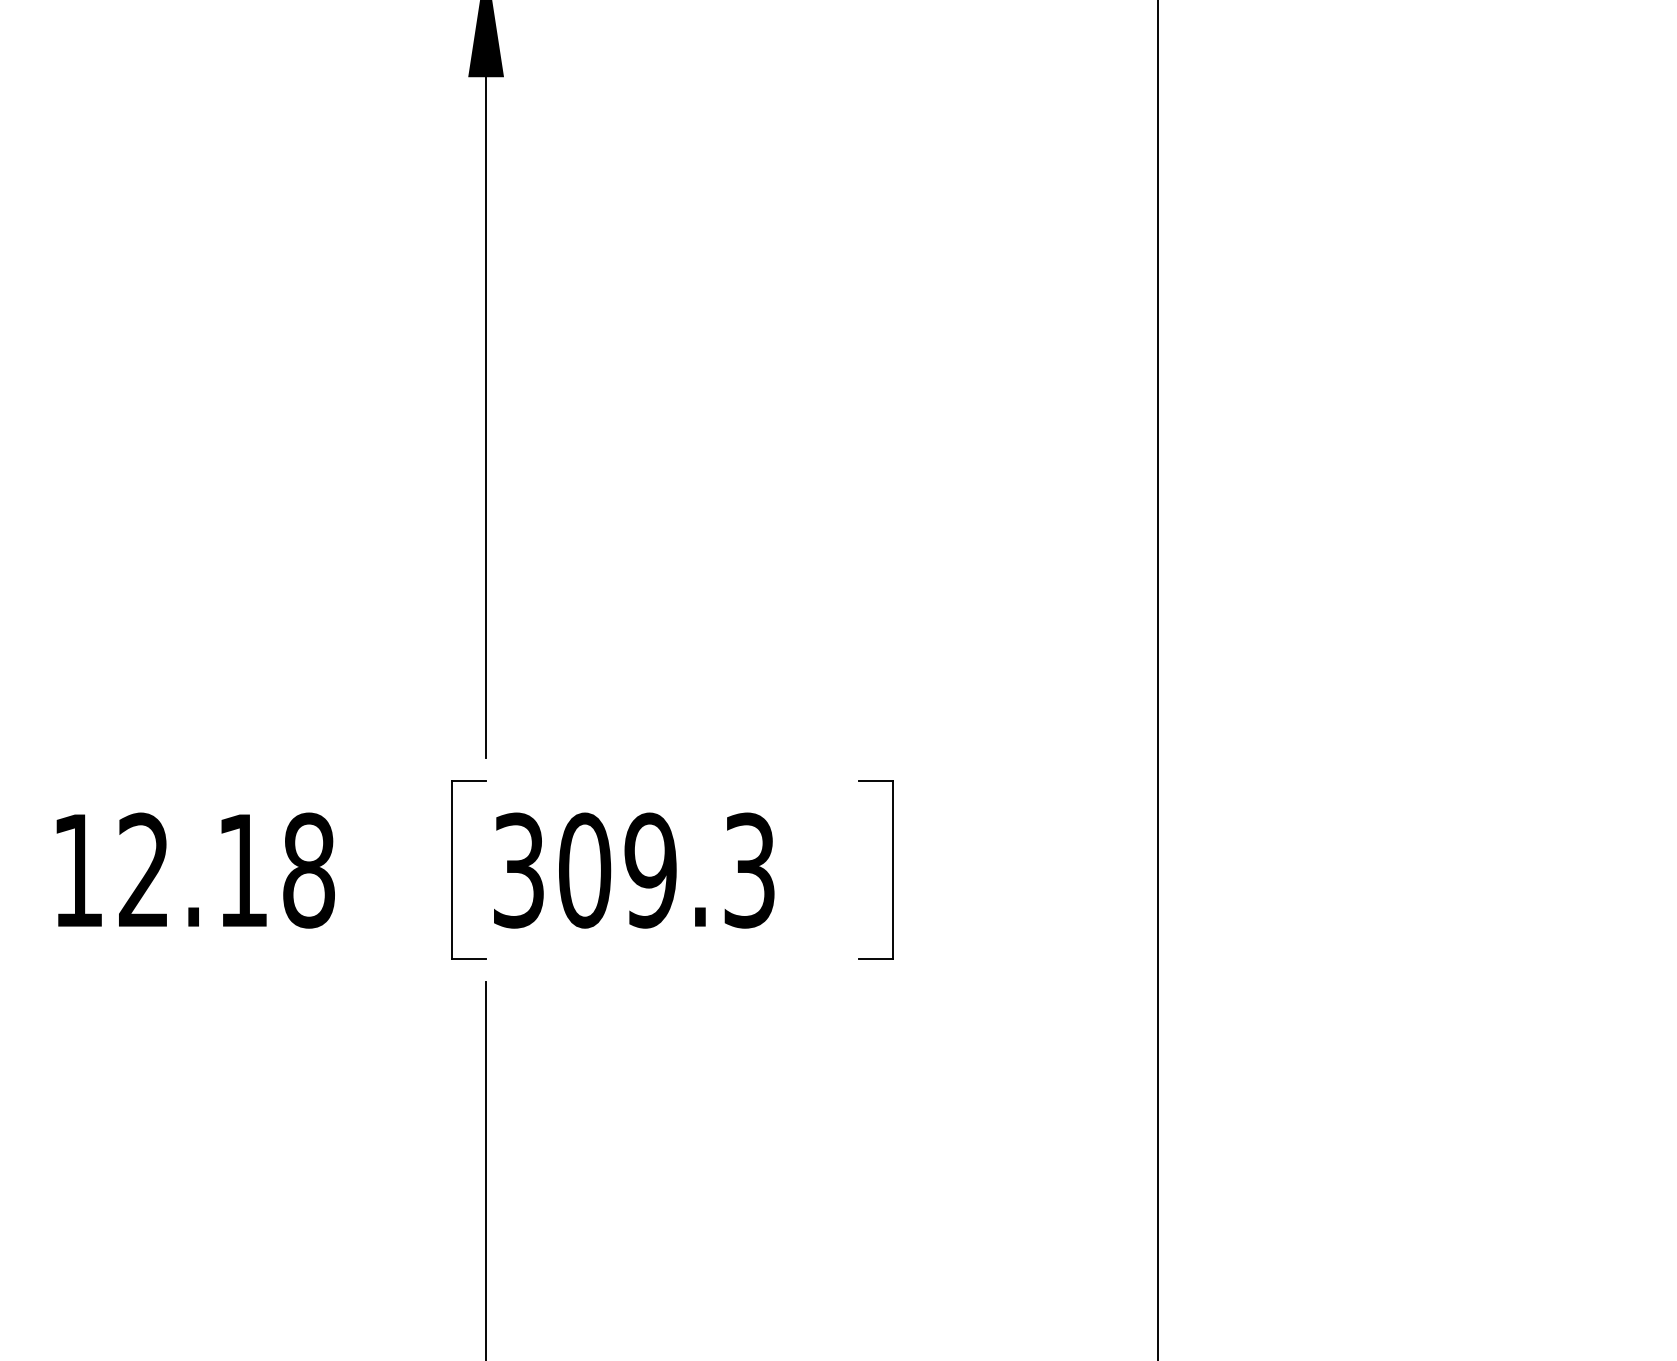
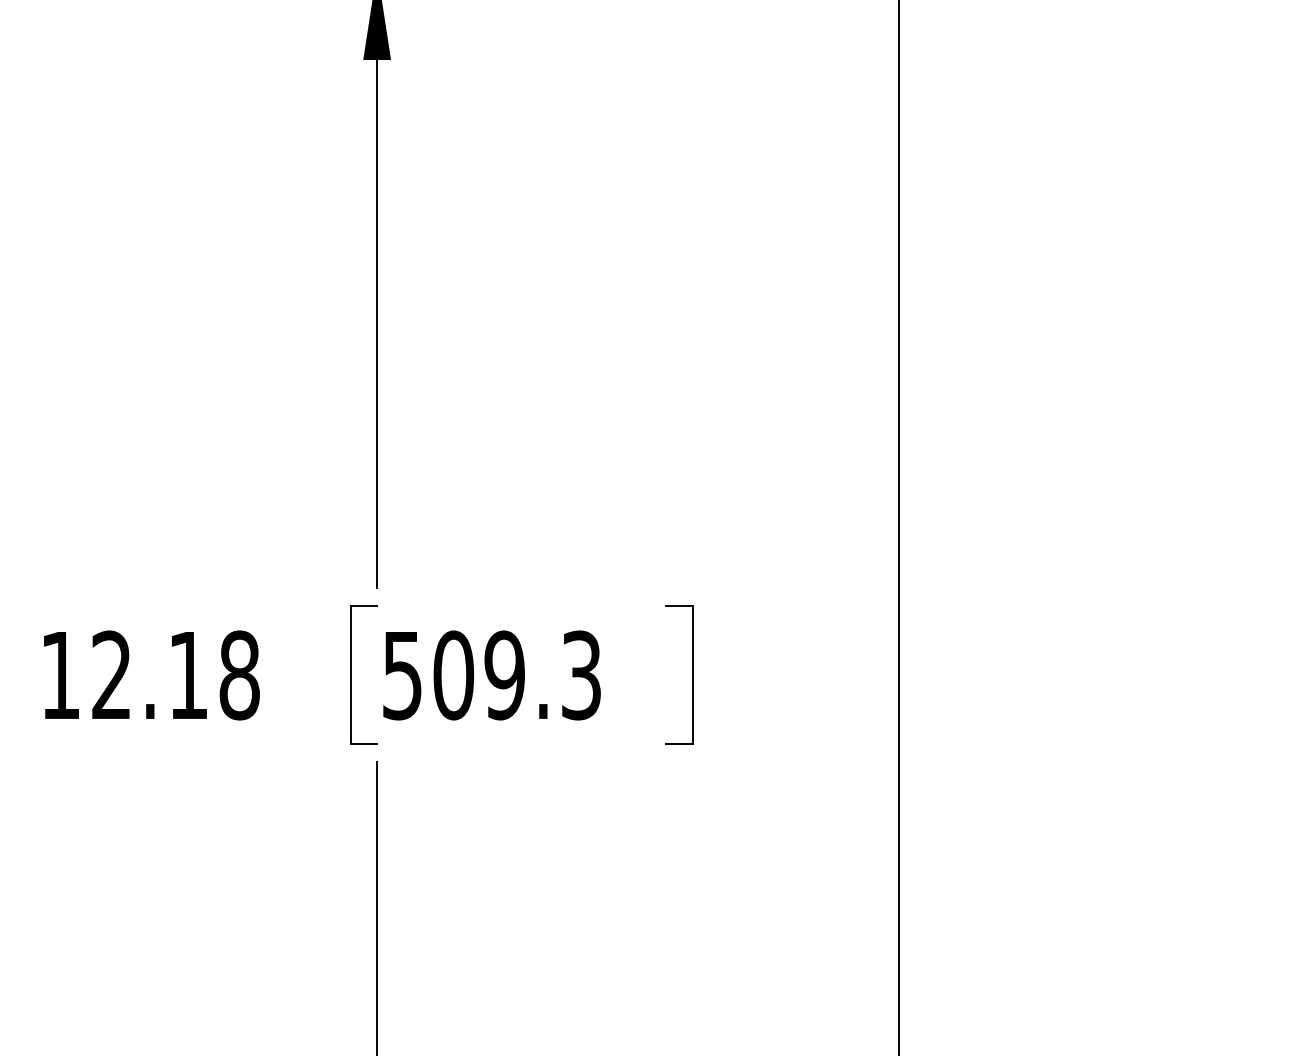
text: (518, 870) -> (402, 675), 309.3 -> 509.3

